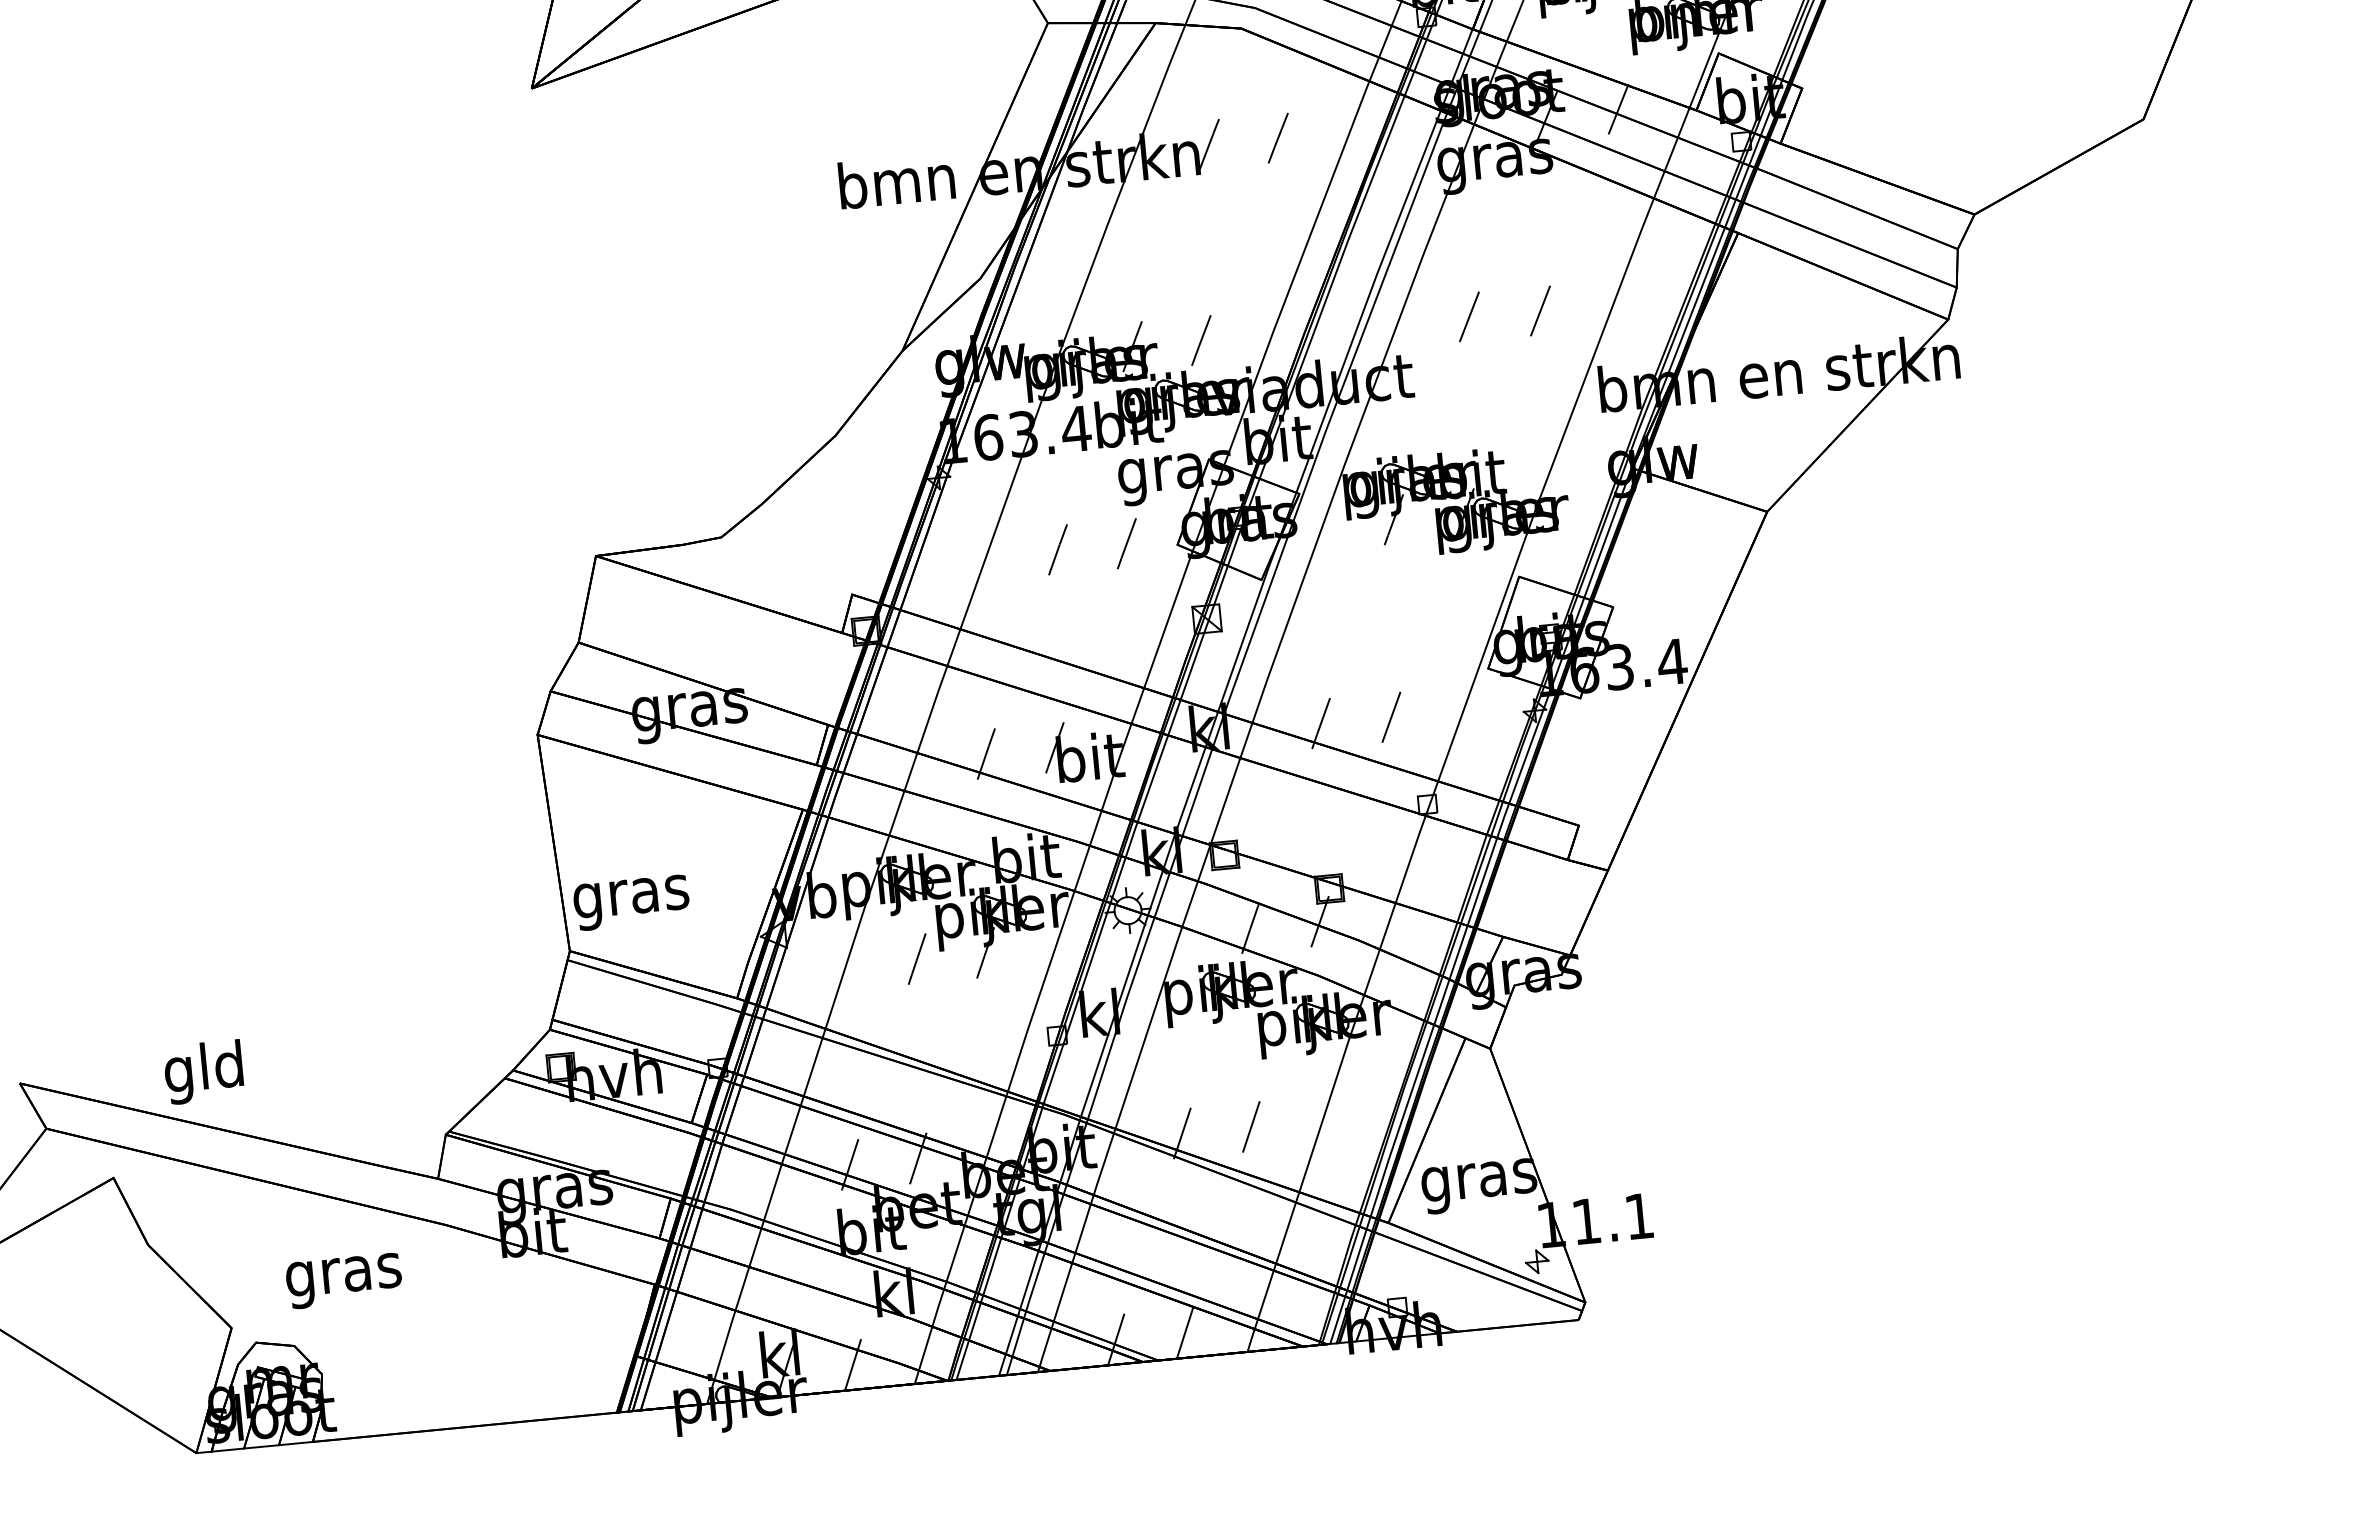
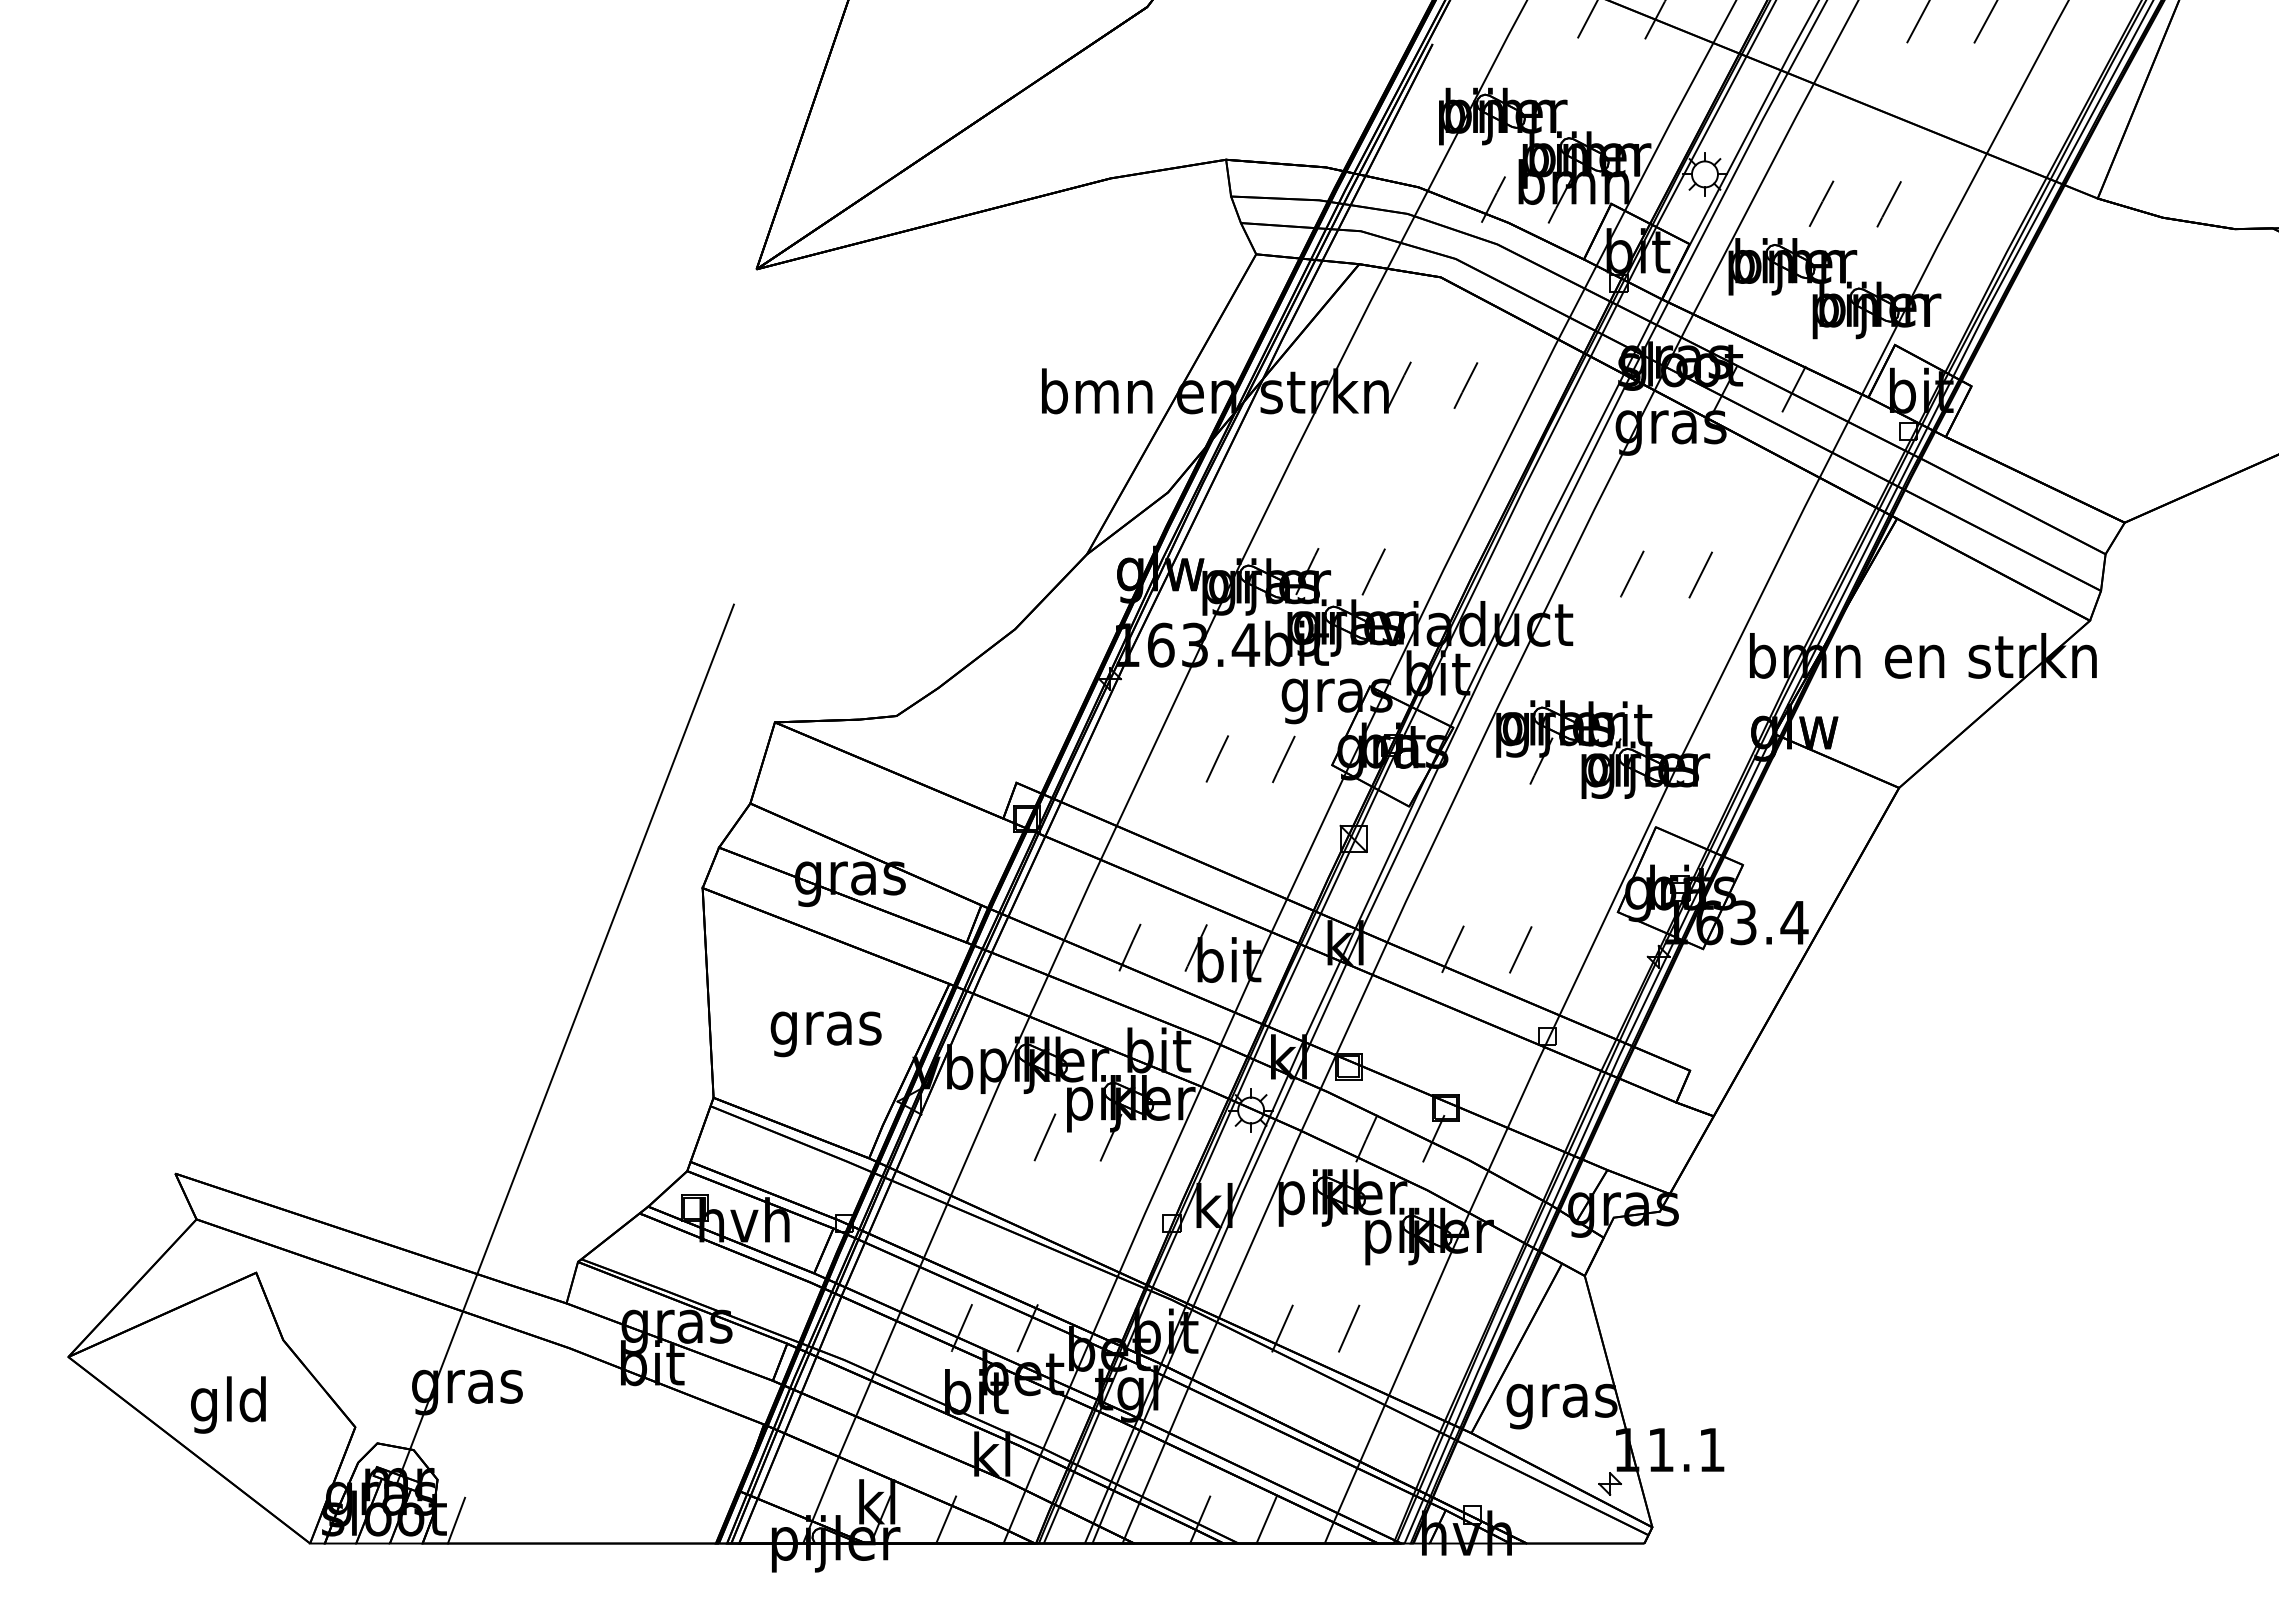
text: (631, 903) -> (825, 1034), moved
line: (410, 910) -> (564, 1044), added
text: (203, 1071) -> (228, 1404), moved
line: (345, 1414) -> (456, 1520), added

